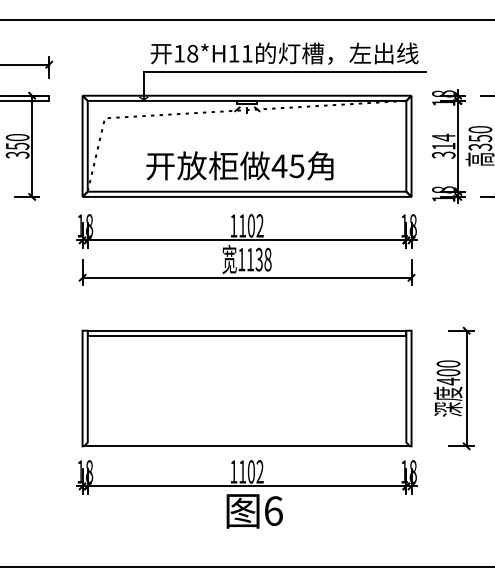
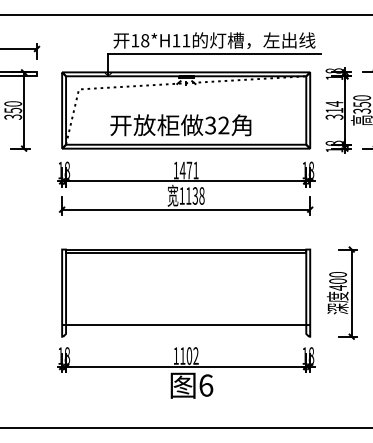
text: (287, 166) -> (216, 125), 45 -> 32
text: (250, 225) -> (188, 170), 1102 -> 1471
line: (247, 446) -> (186, 324), moved

